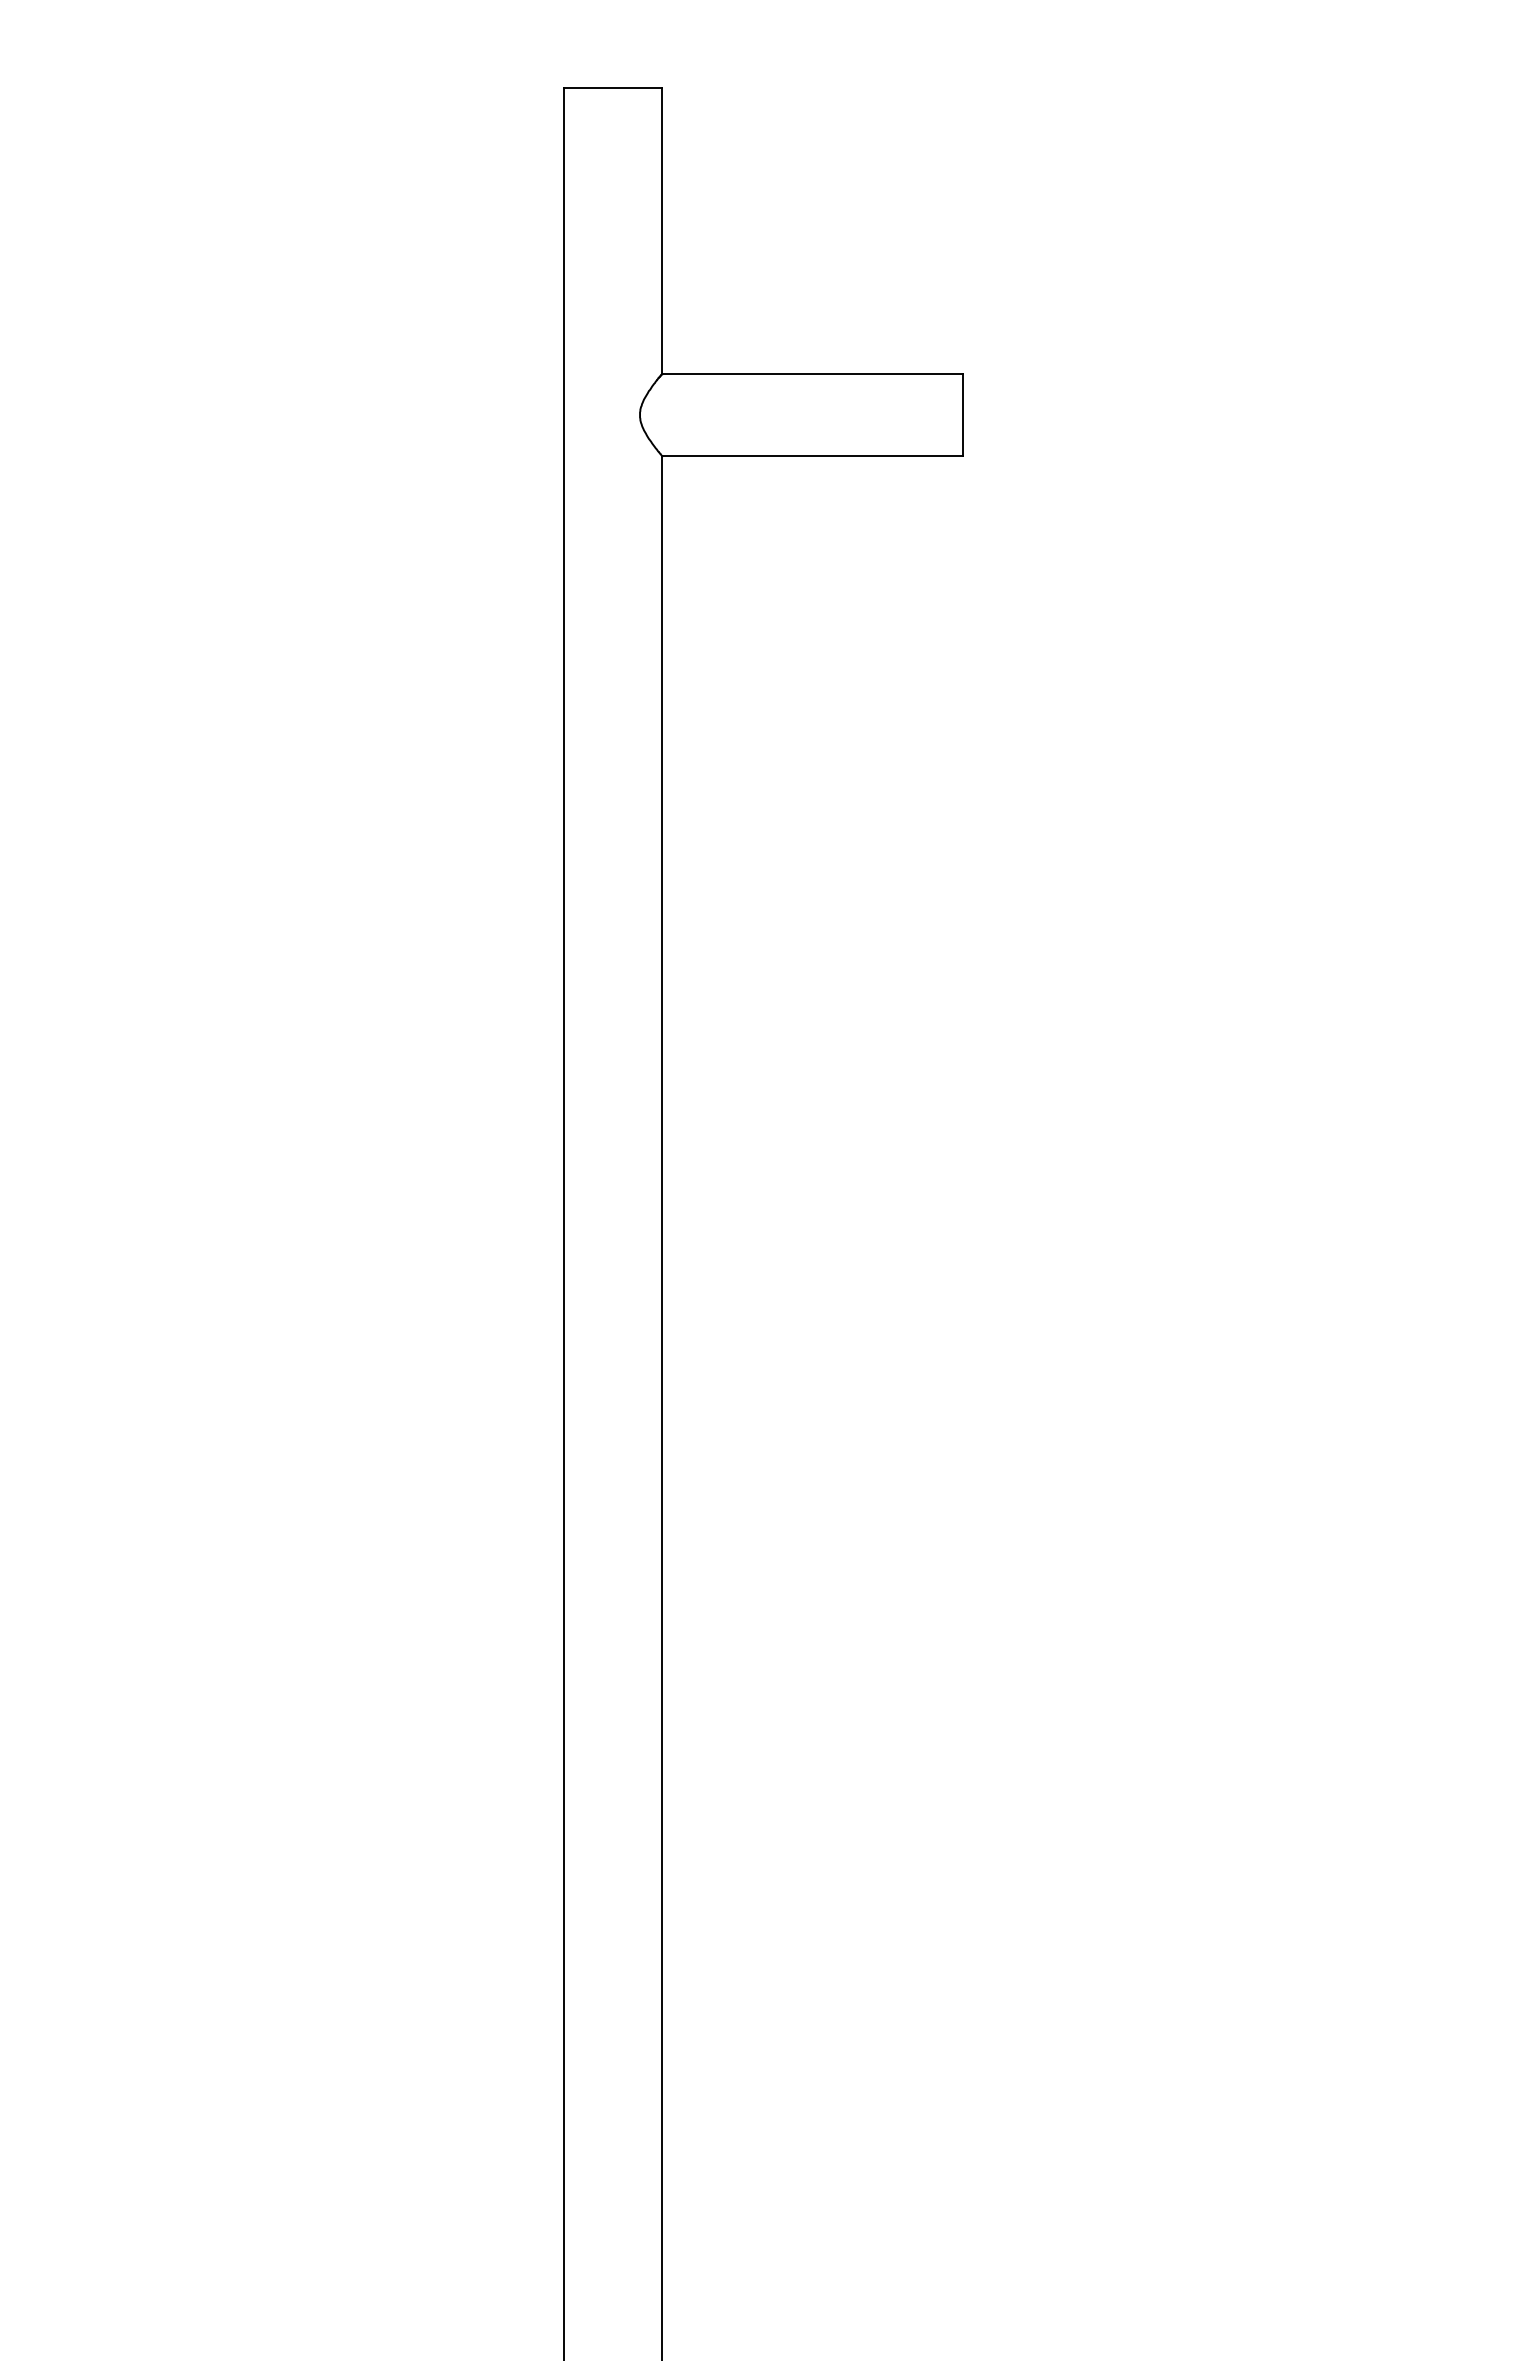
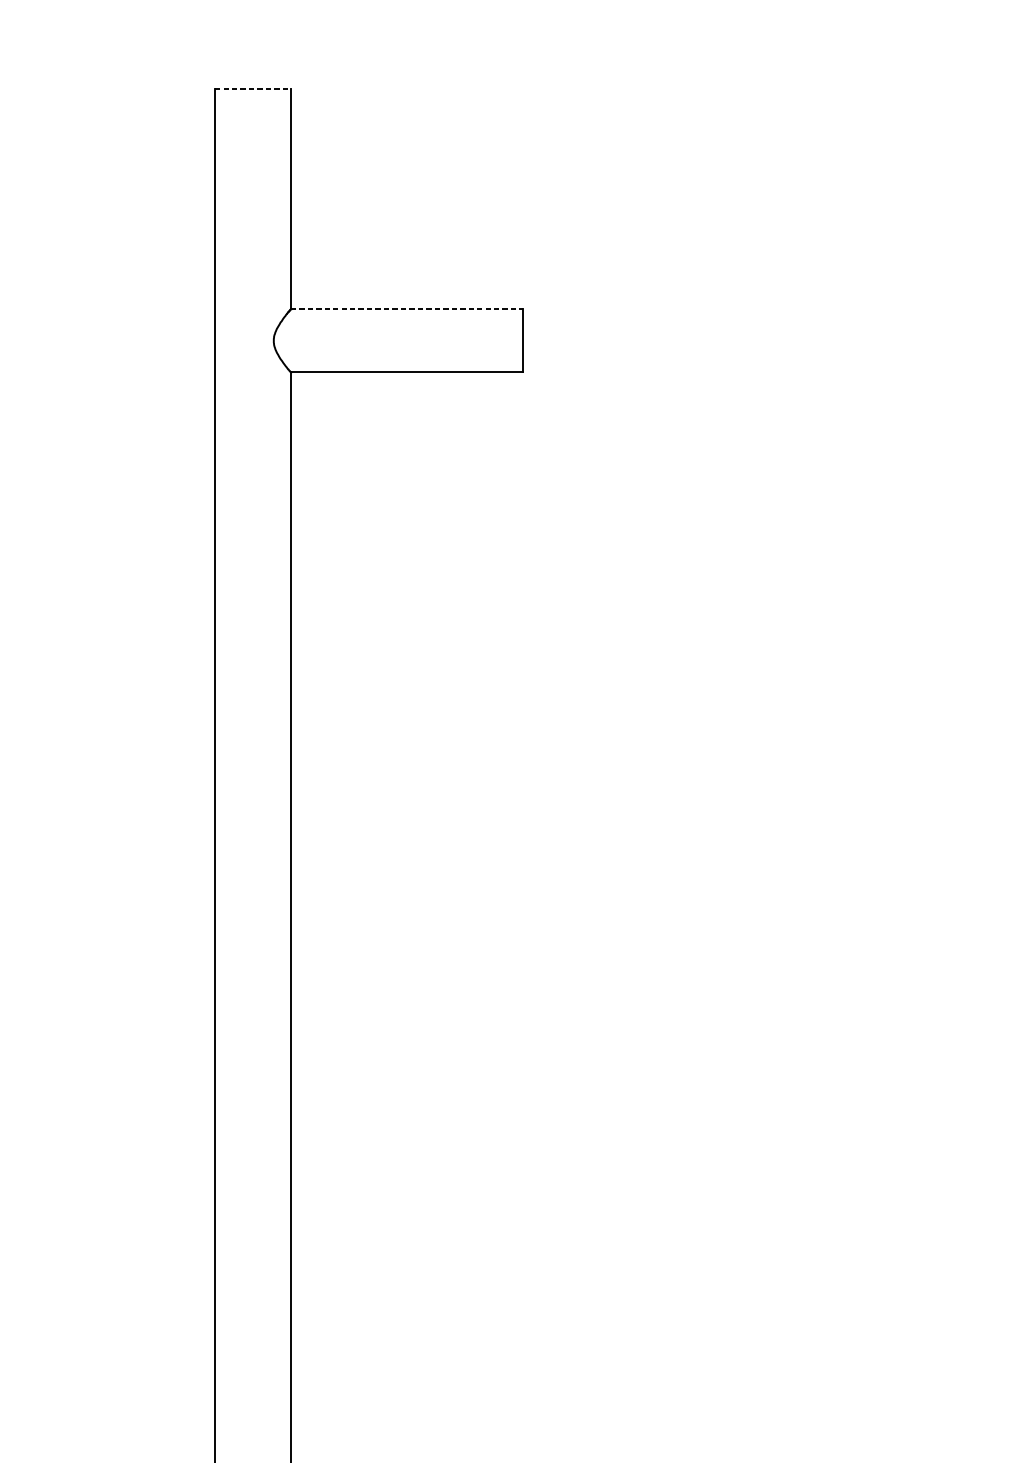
line: (613, 87) -> (253, 88), solid -> dashed
line: (812, 374) -> (406, 309), solid -> dashed

